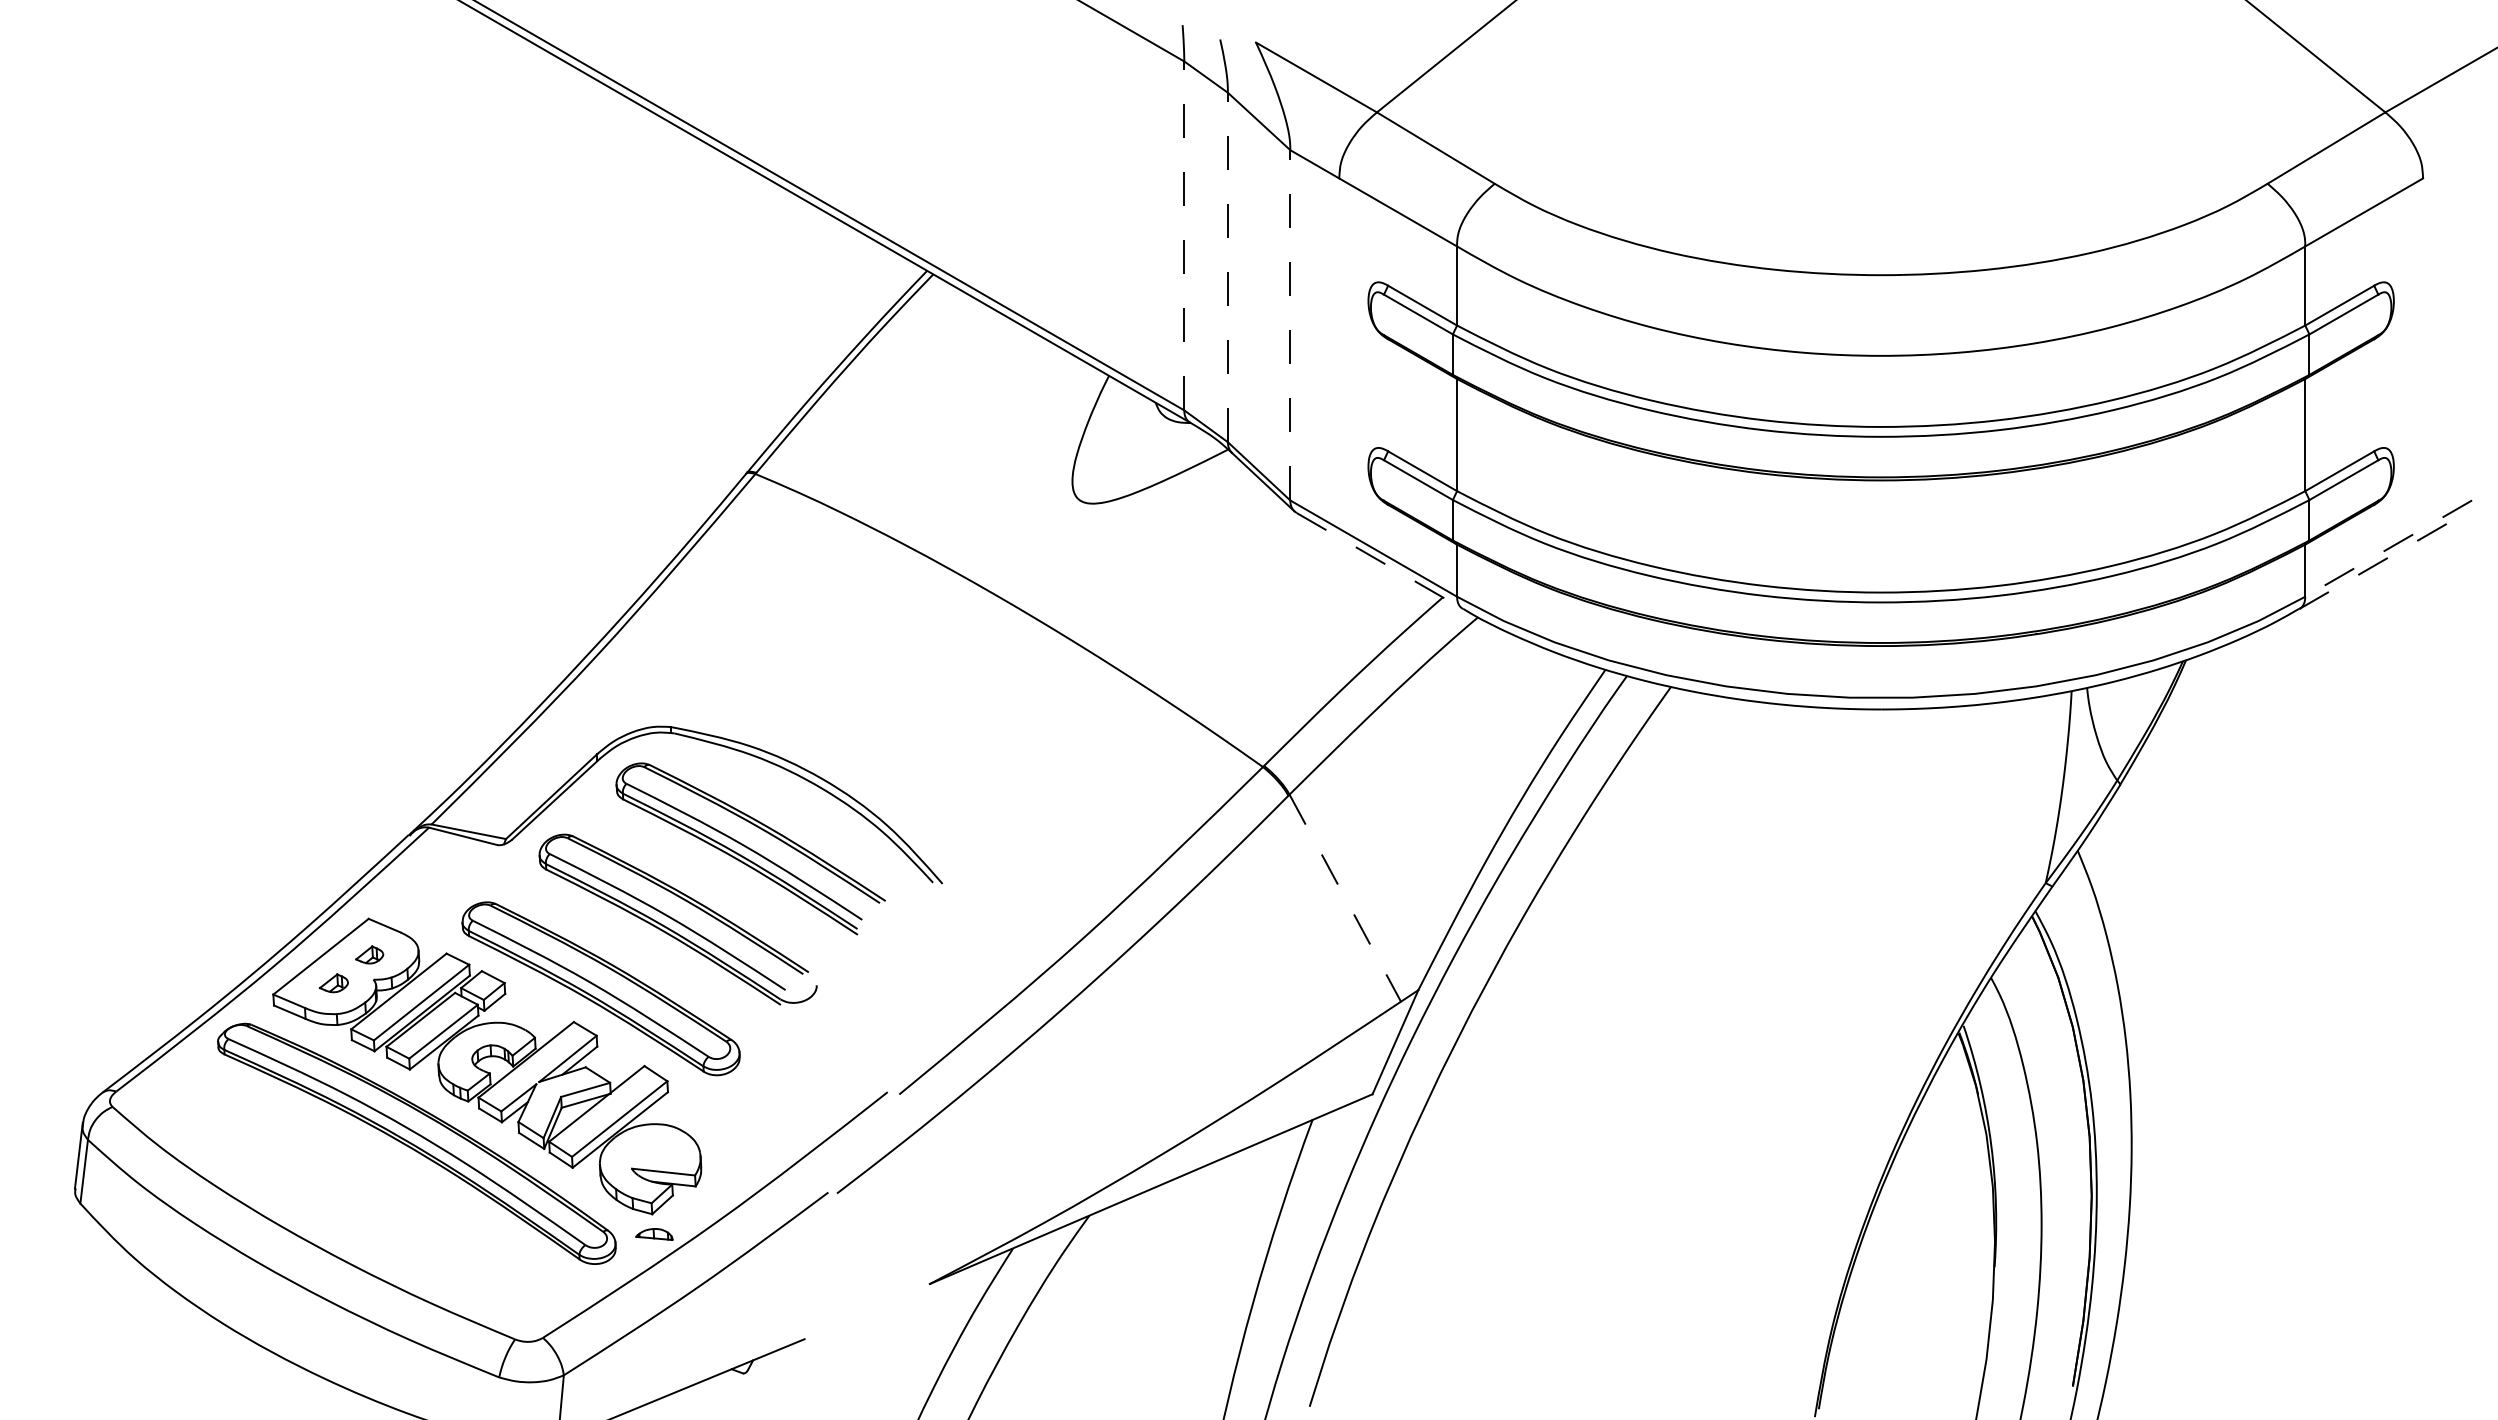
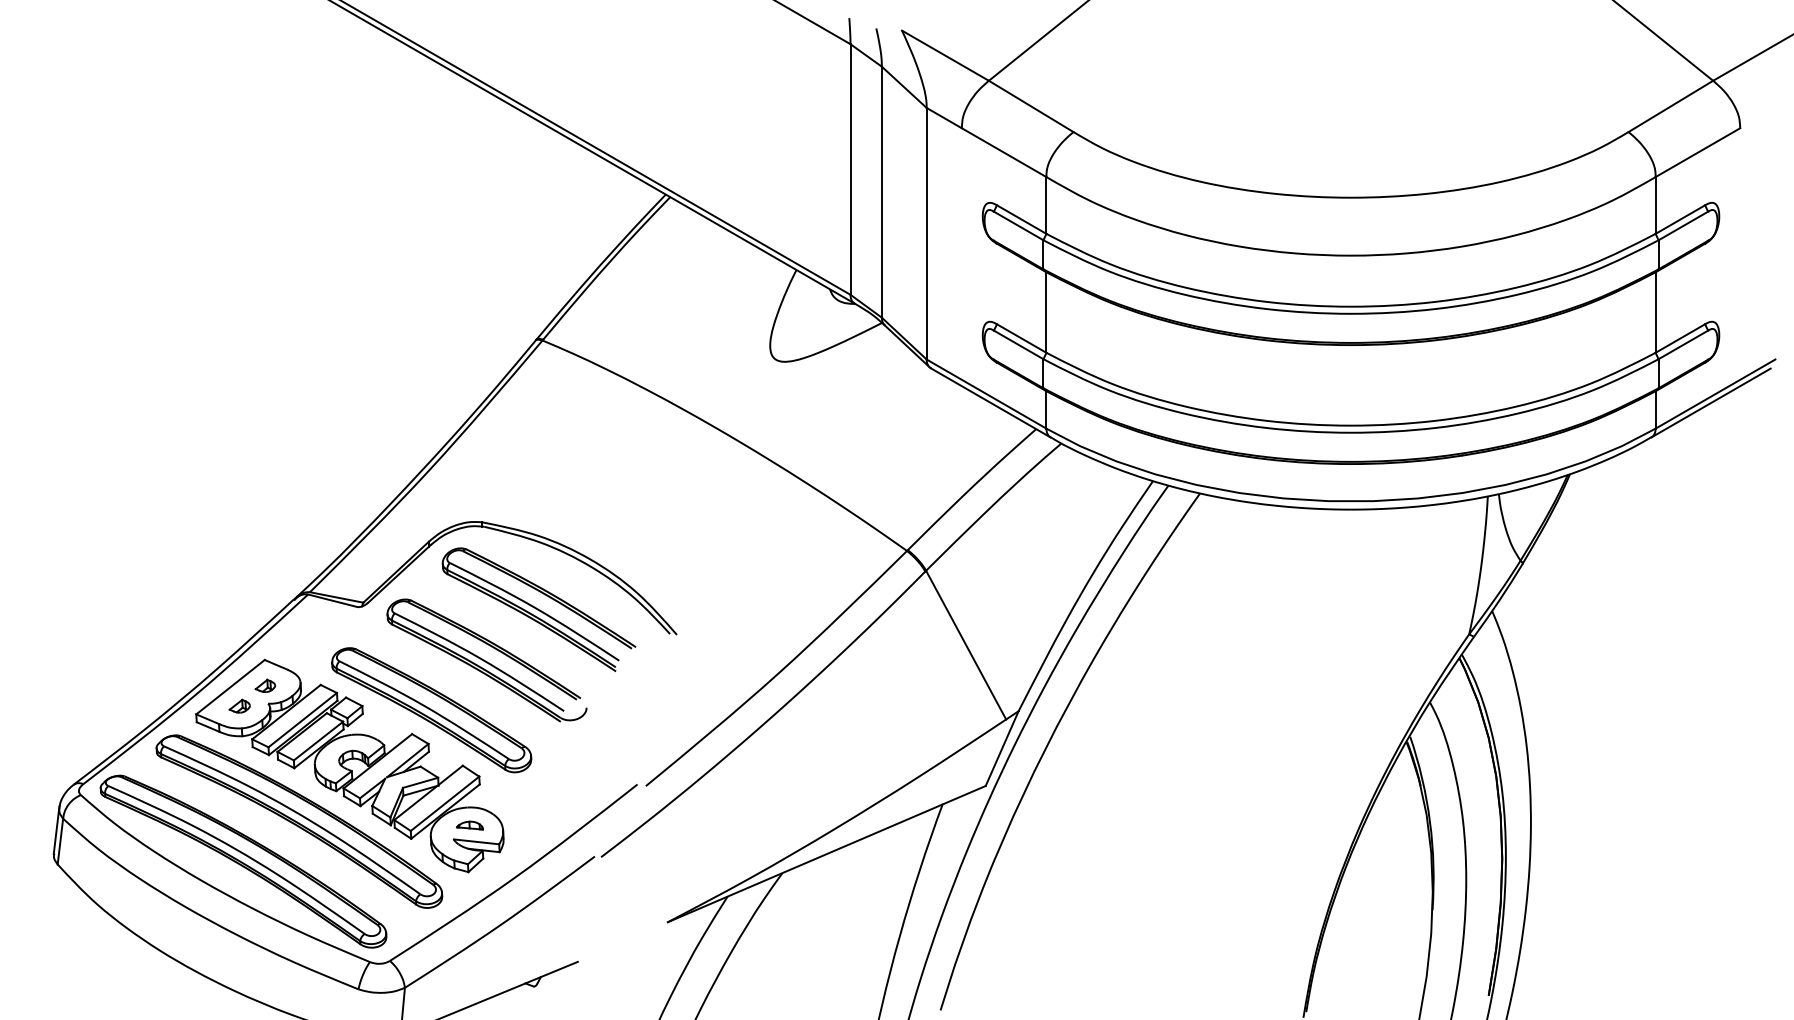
line: (1184, 235) -> (850, 169), dashed -> solid
line: (1227, 267) -> (881, 192), dashed -> solid
line: (1290, 324) -> (926, 233), dashed -> solid
line: (2388, 548) -> (1715, 394), dashed -> solid
line: (1379, 561) -> (990, 403), dashed -> solid
line: (2382, 561) -> (1711, 403), dashed -> solid
line: (1345, 898) -> (966, 645), dashed -> solid
part: (338, 1199) -> (243, 861), added
part: (654, 1234) -> (470, 825), moved

